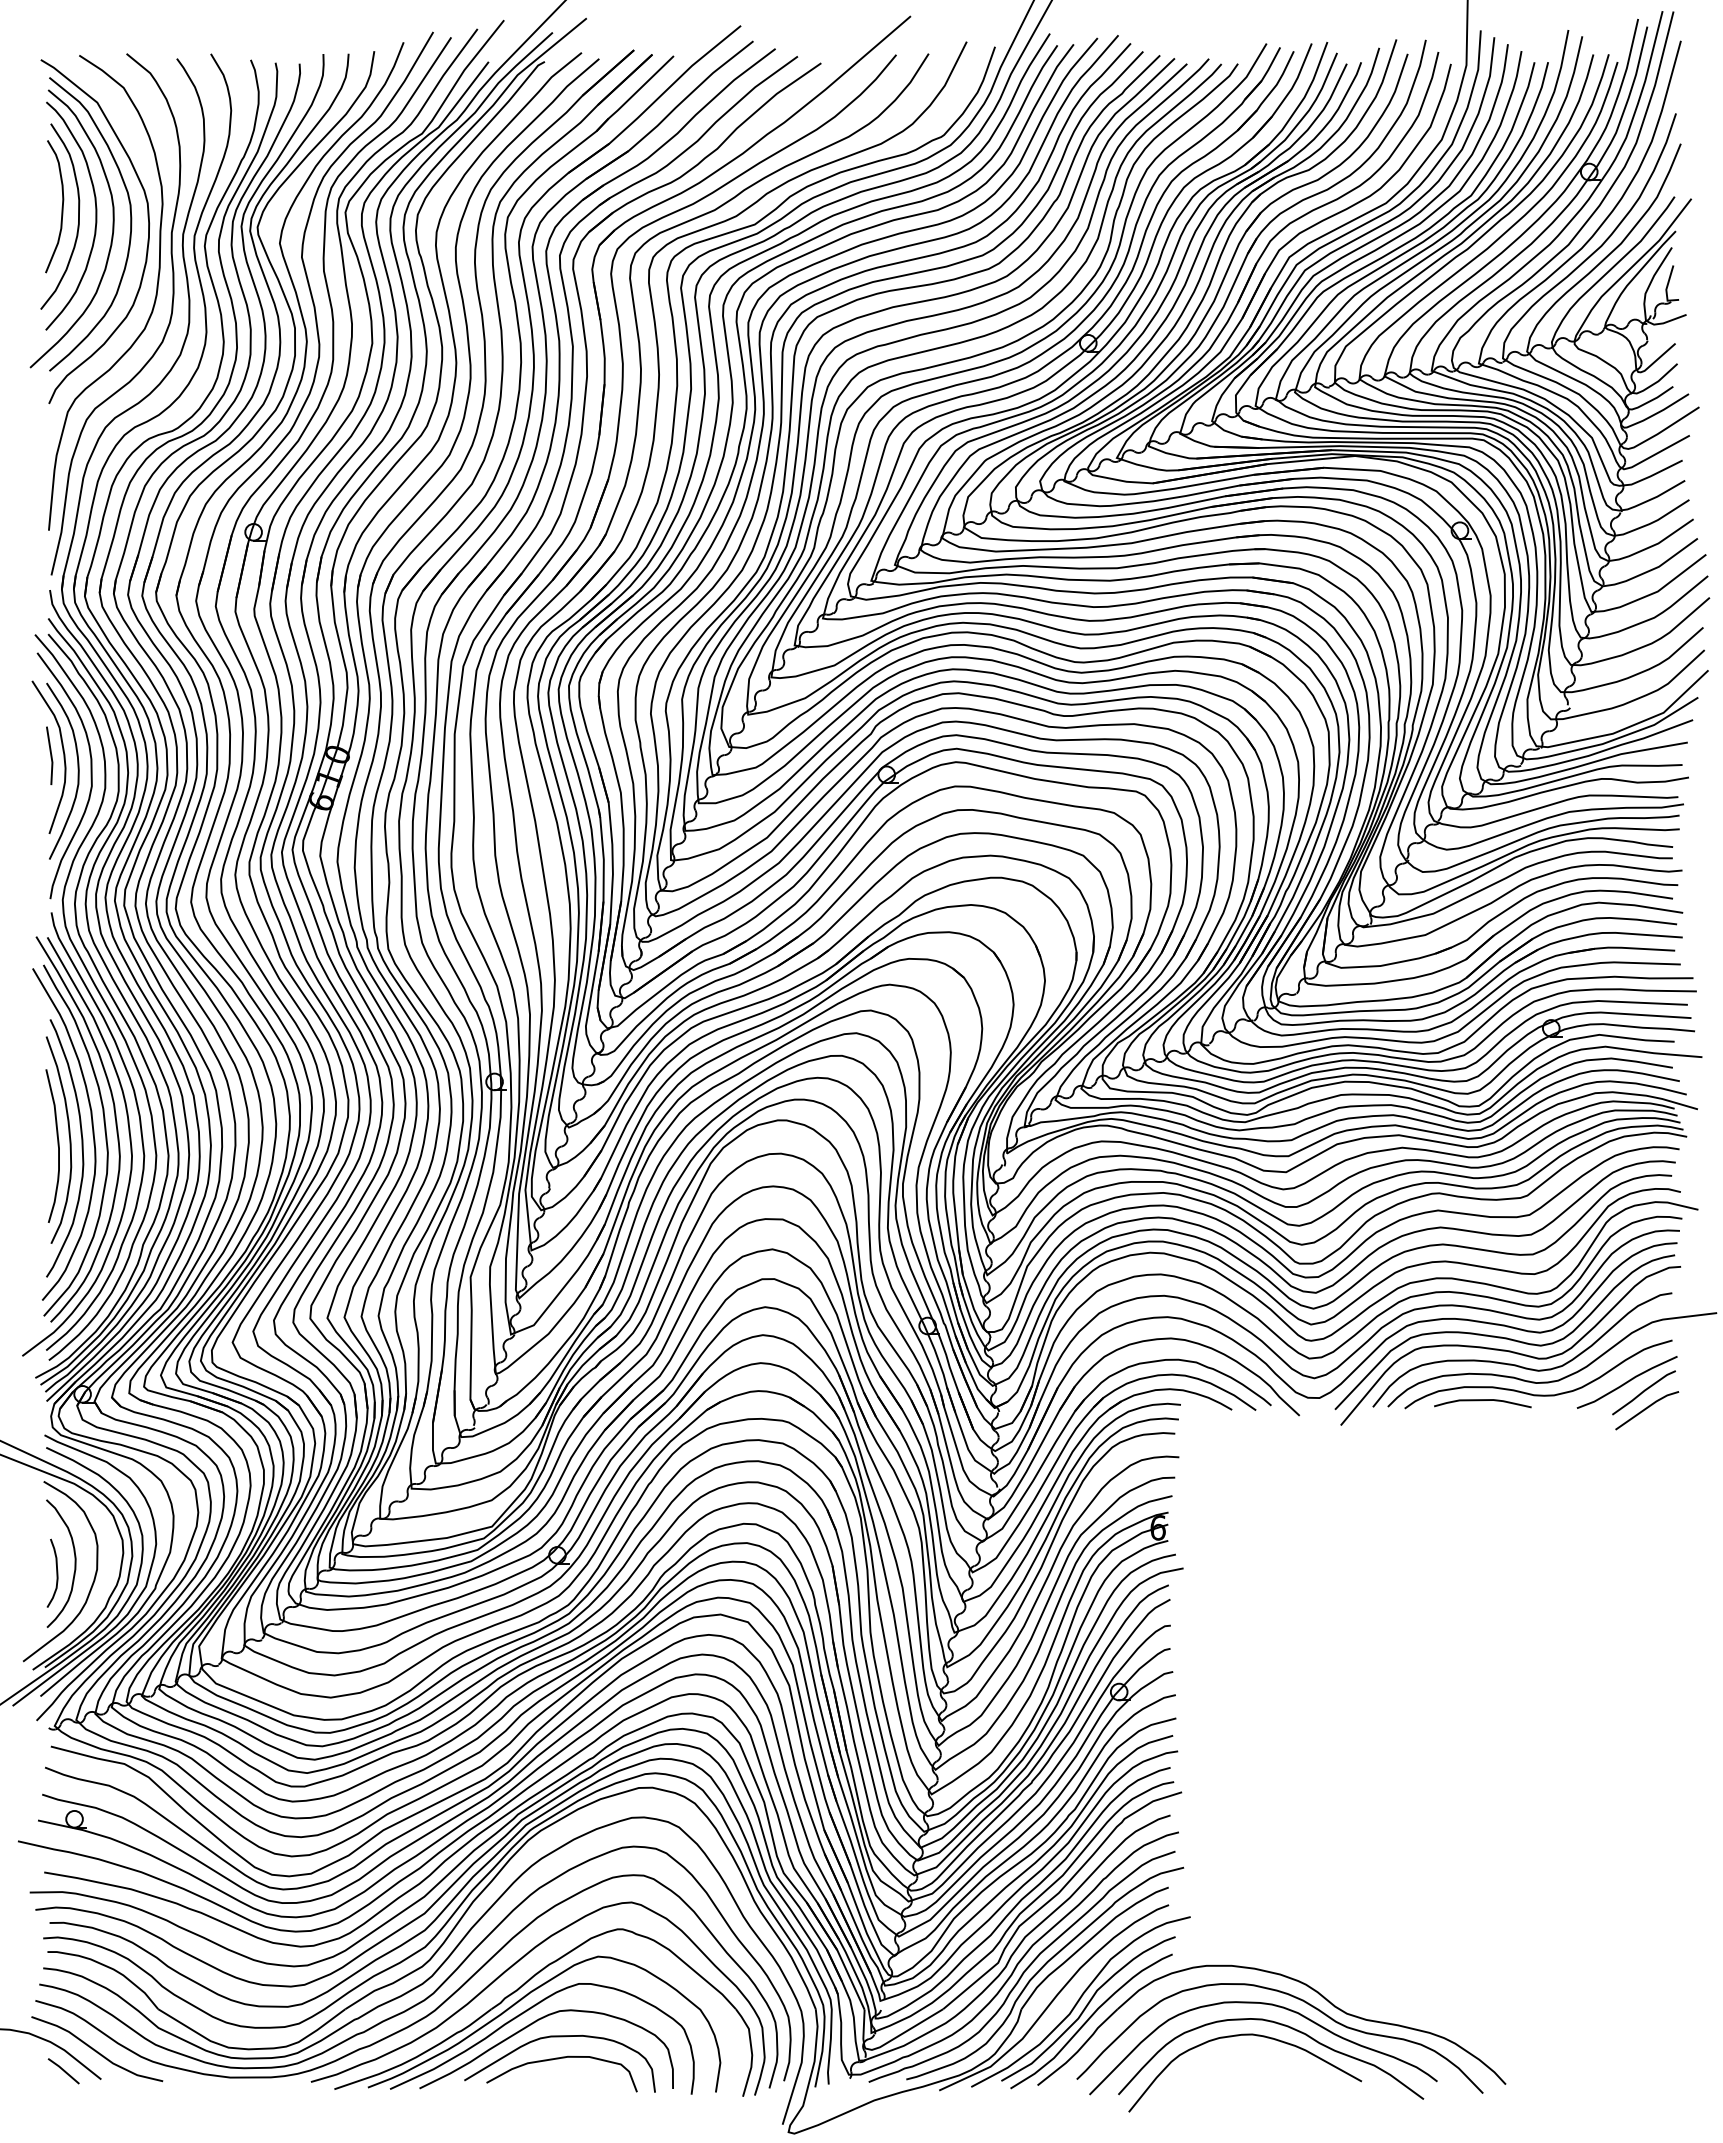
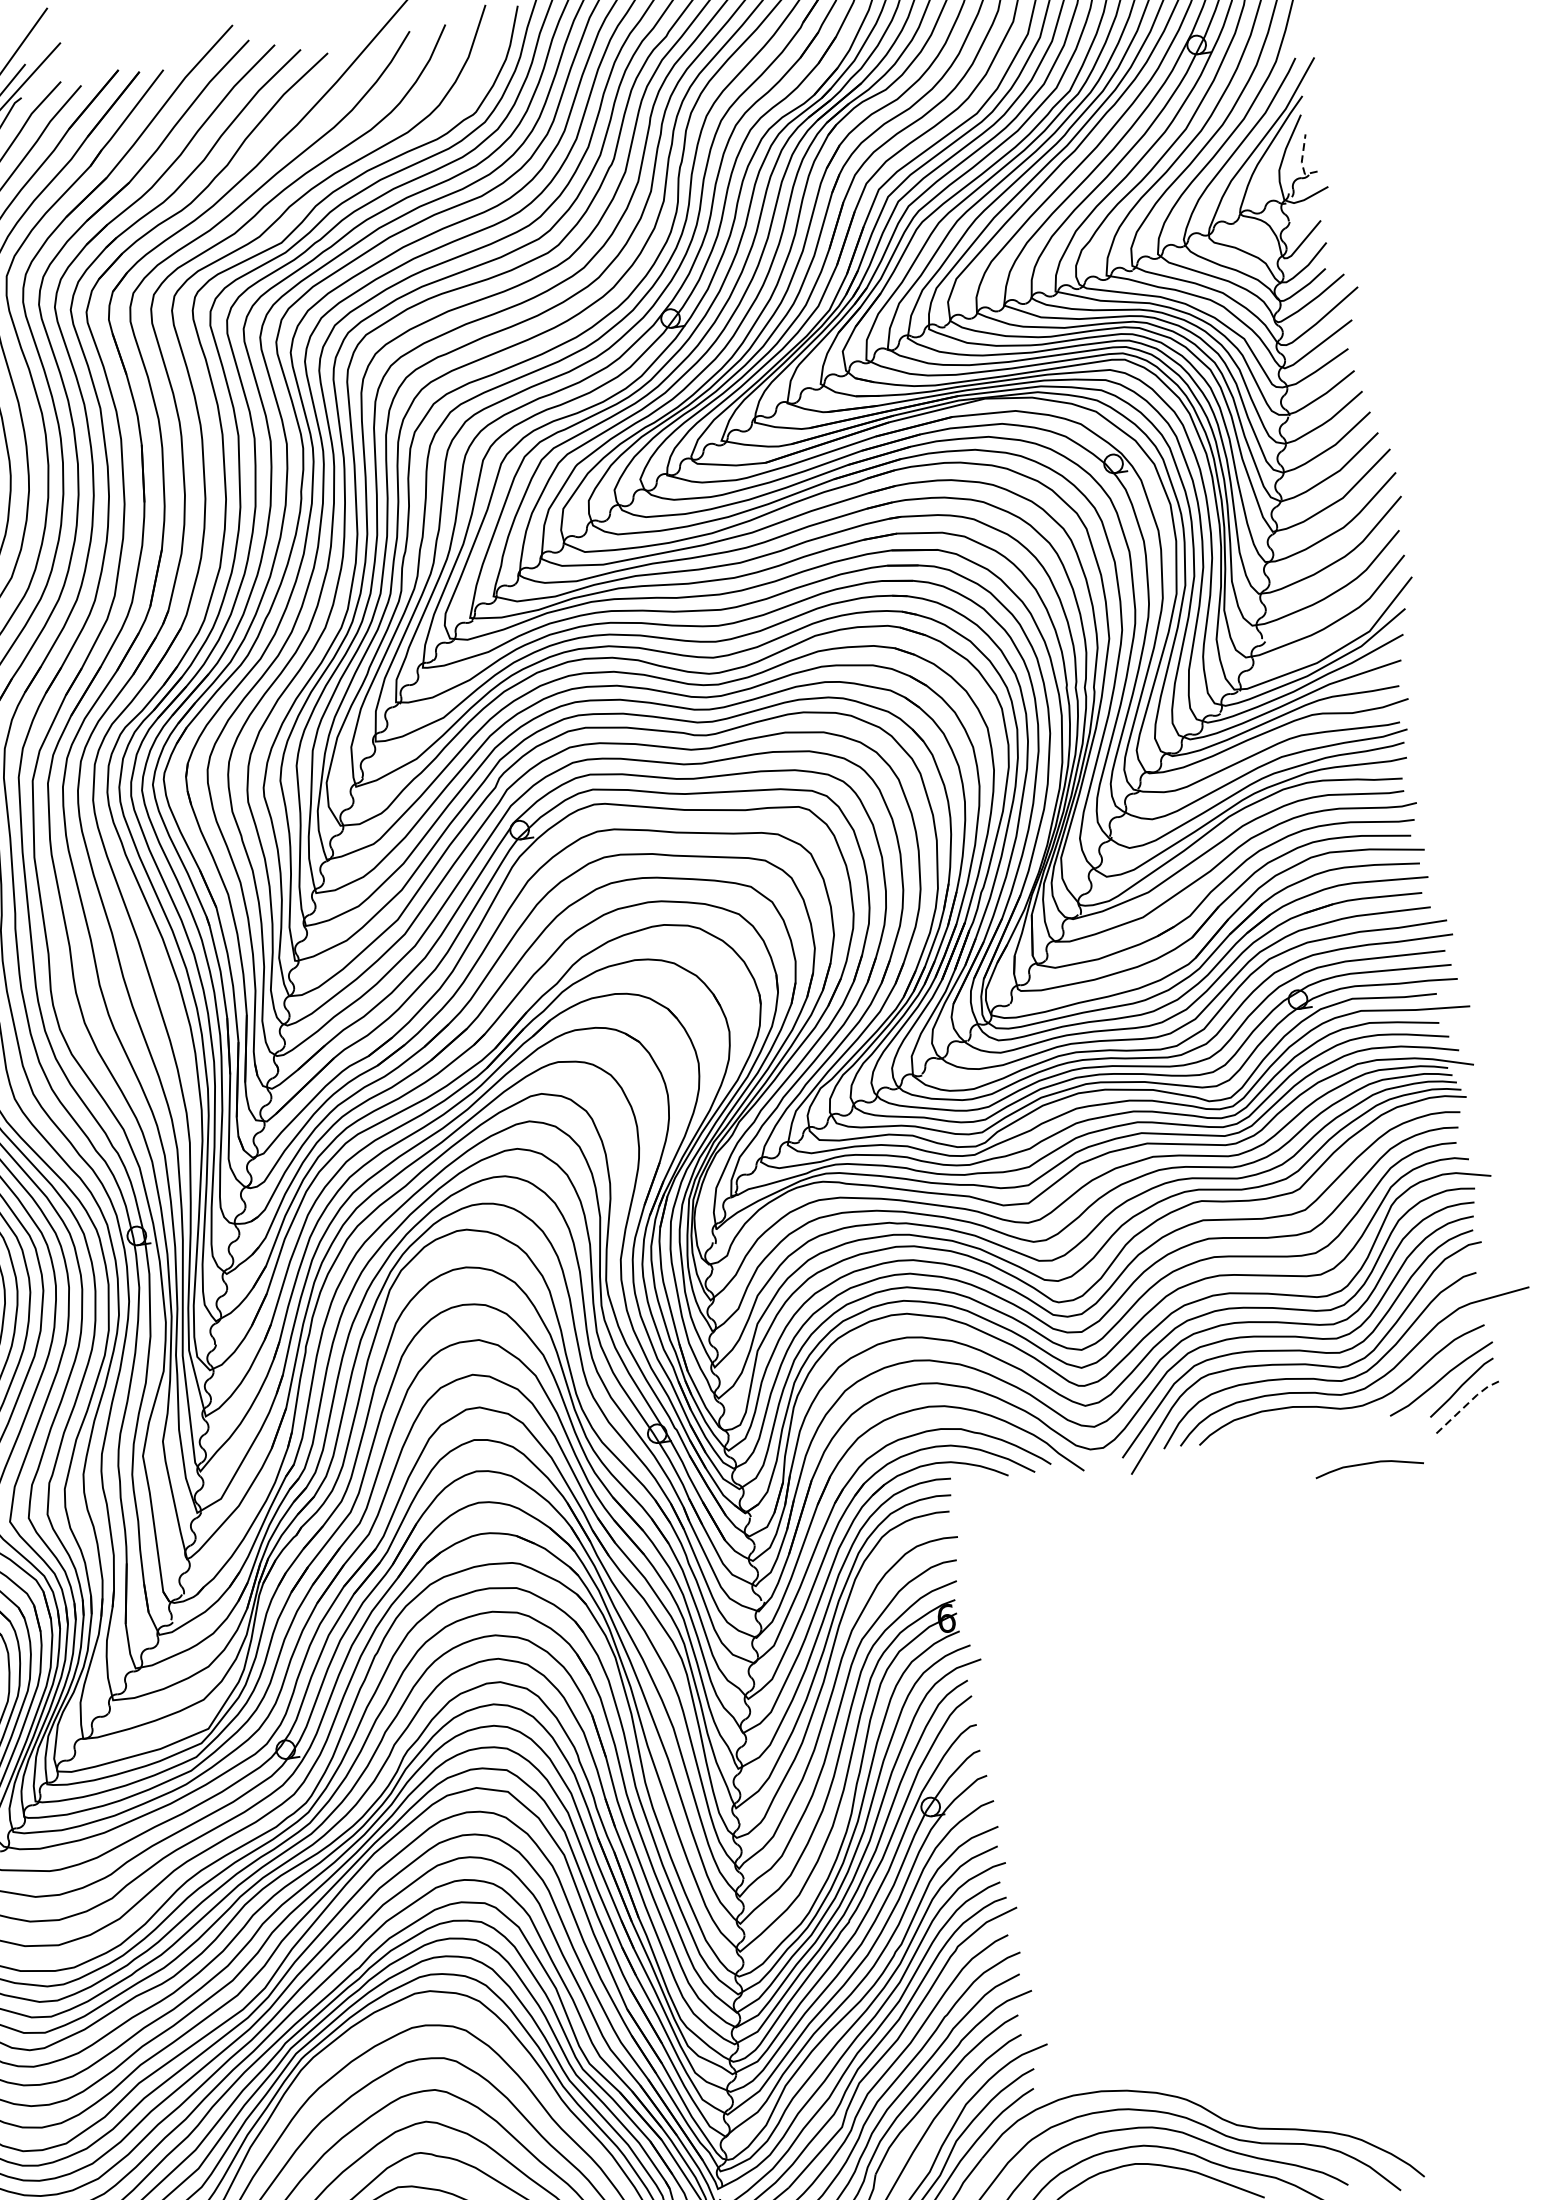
line: (1666, 289) -> (1301, 162), solid -> dashed
curve: (1481, 1401) -> (1367, 1465), moved
line: (1647, 1407) -> (1468, 1403), solid -> dashed

